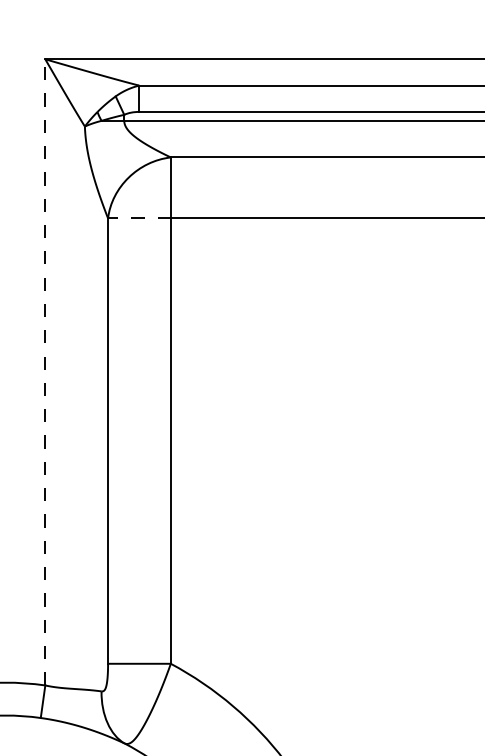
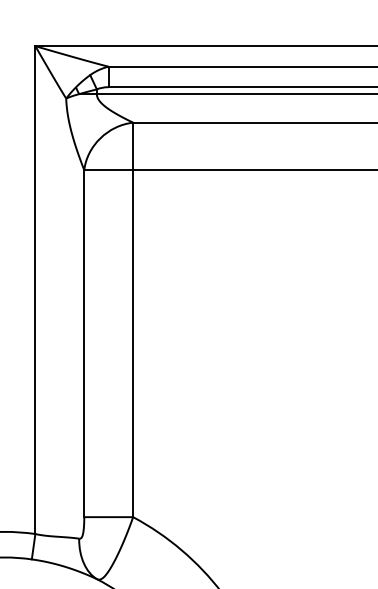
line: (138, 218) -> (107, 170), dashed -> solid
line: (45, 371) -> (35, 289), dashed -> solid

